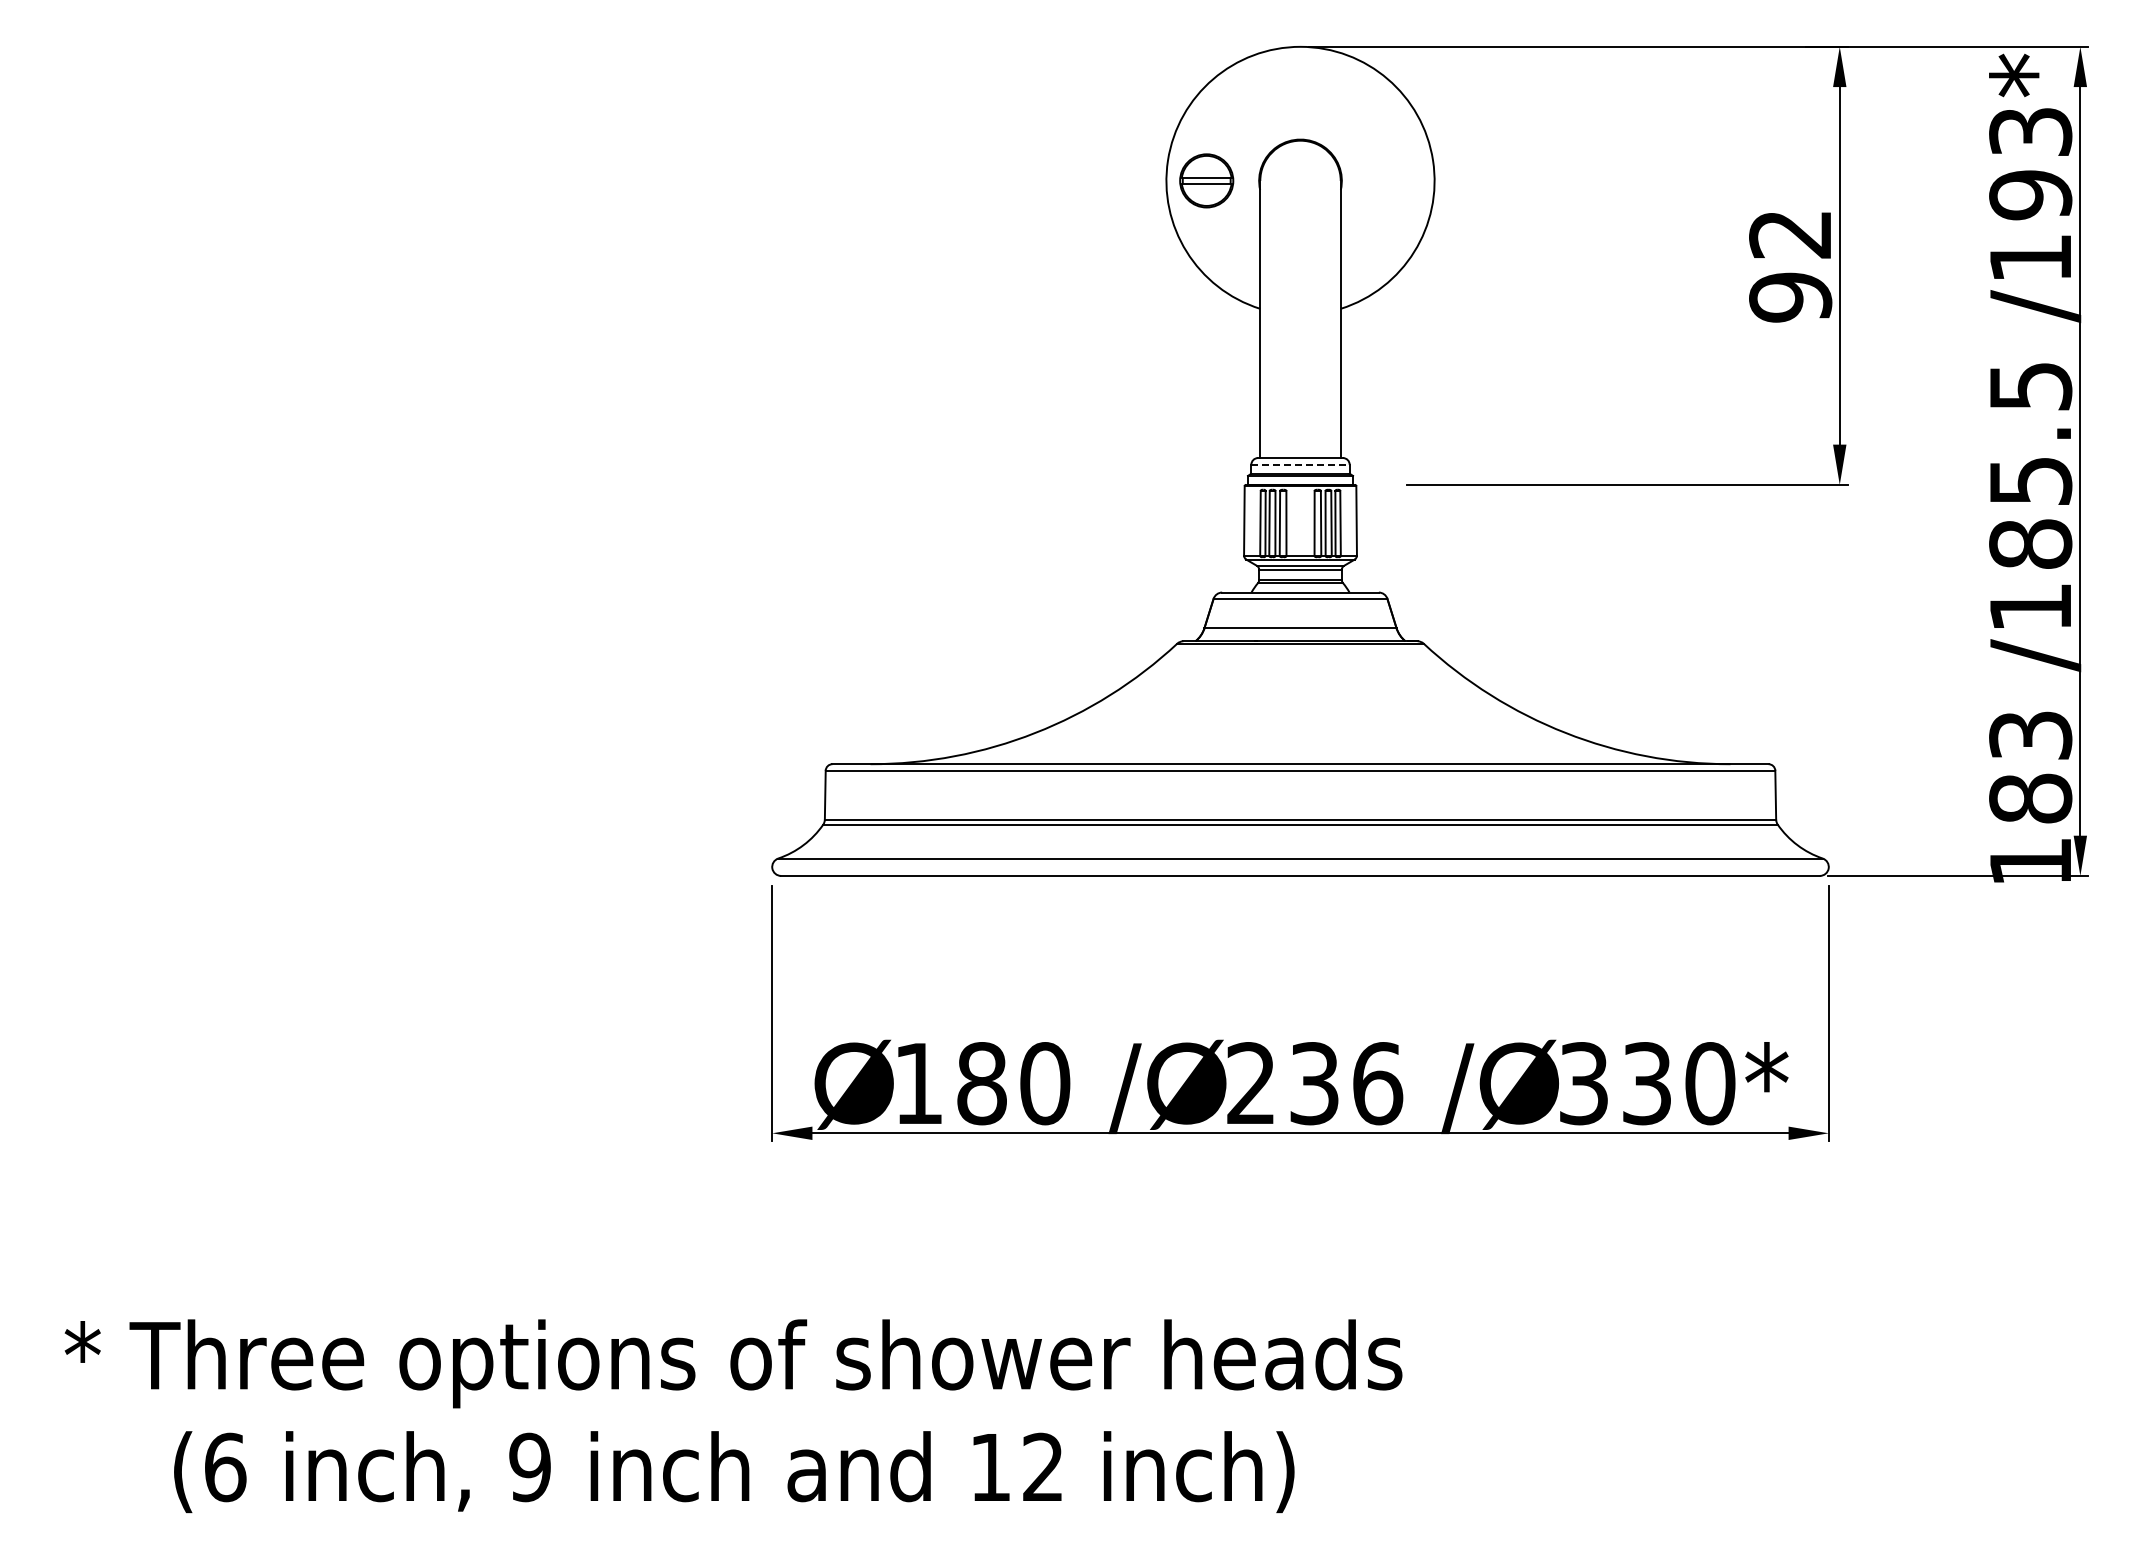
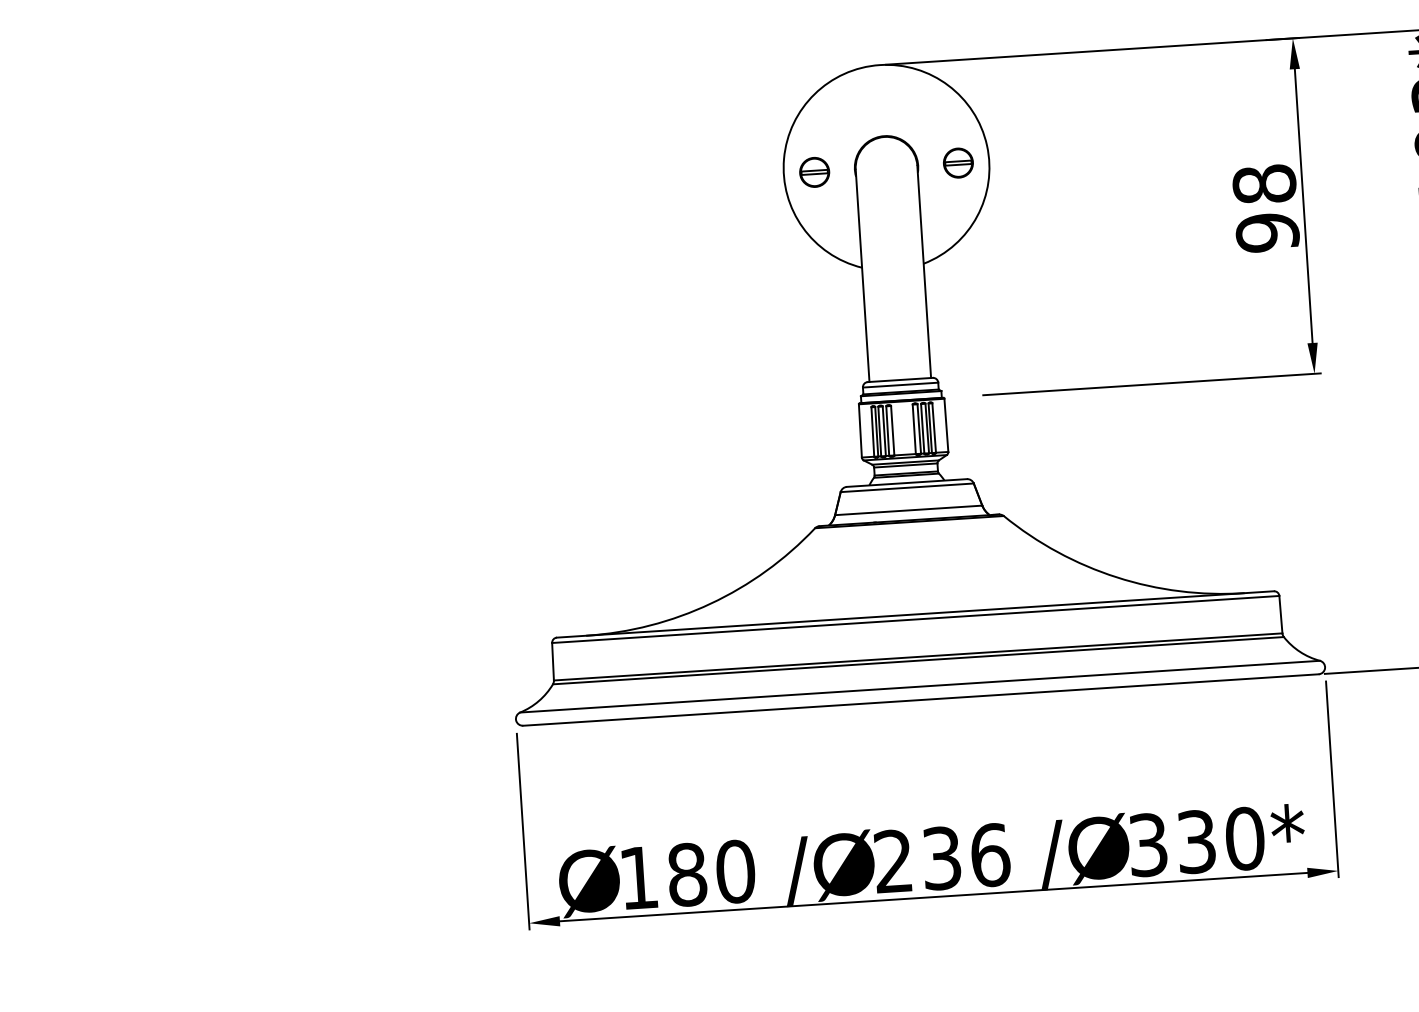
part: (1206, 180) -> (814, 172), size x0.71
part: (1394, 180) -> (958, 162), added
text: (1790, 234) -> (1264, 184), 92 -> 98
line: (1301, 464) -> (901, 384), dashed -> solid

